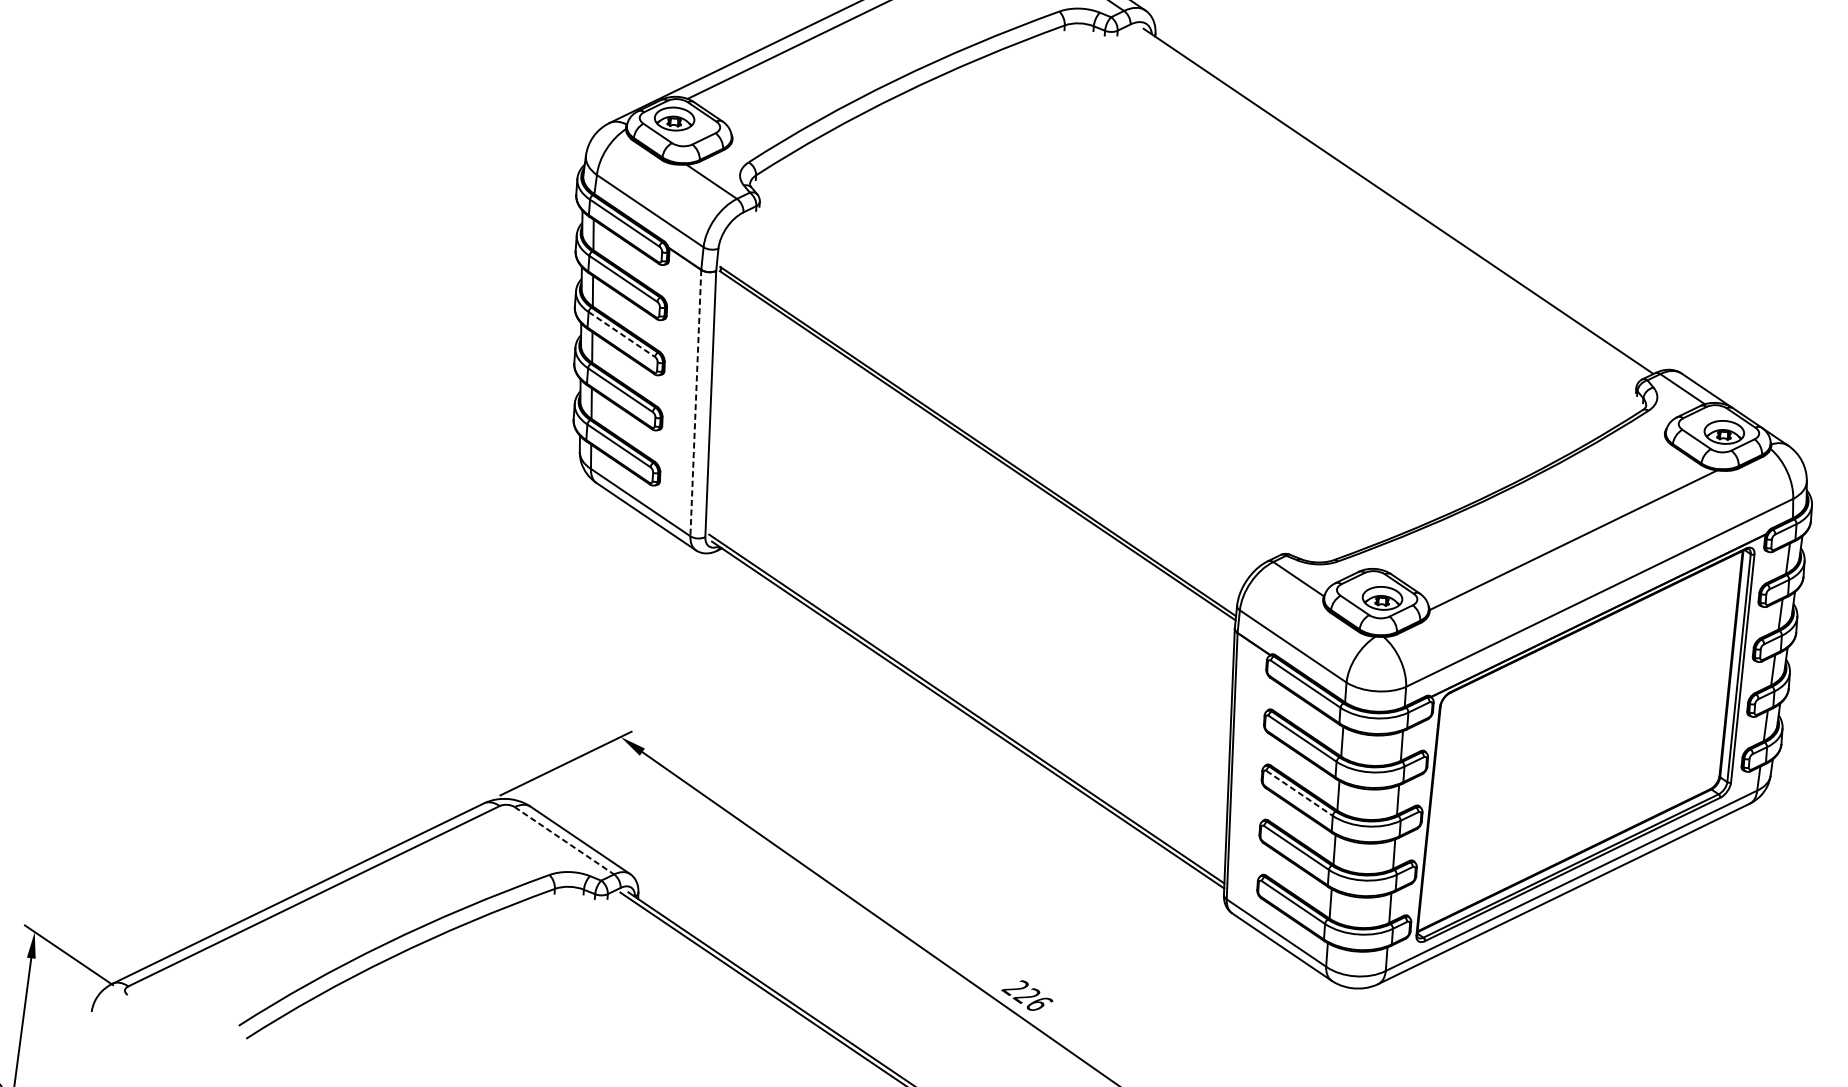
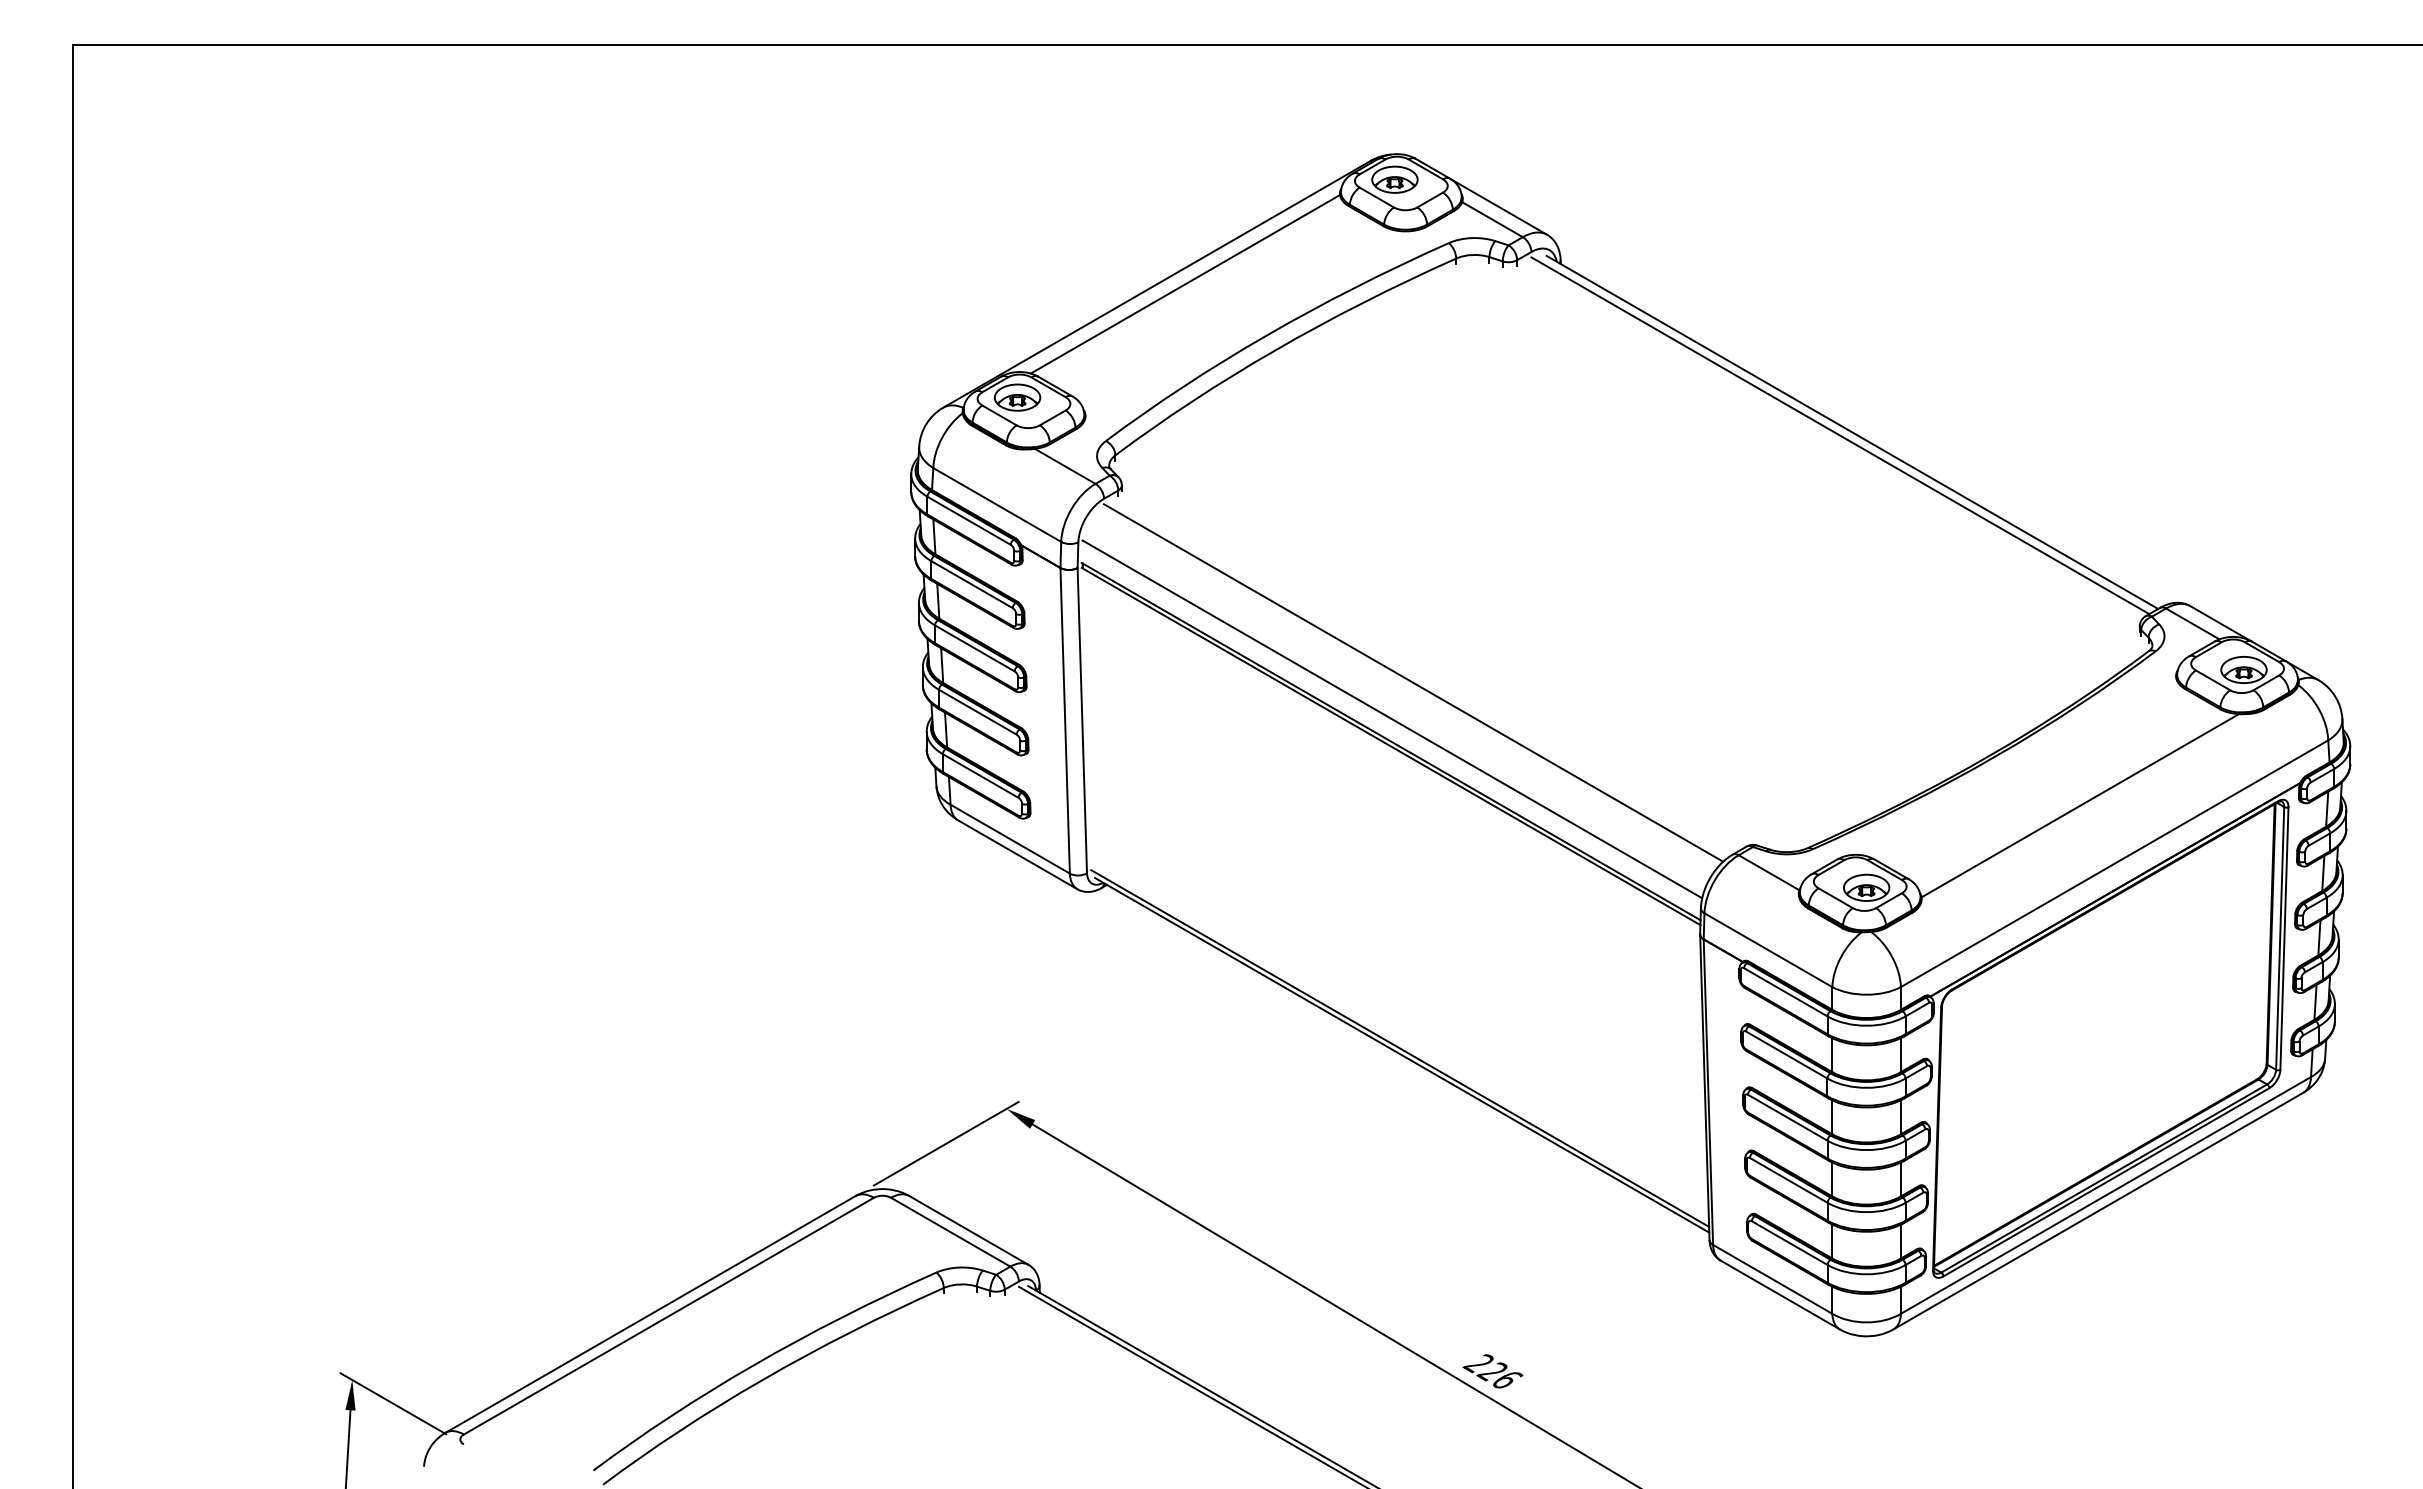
line: (1388, 203) -> (1840, 435), added
line: (621, 334) -> (974, 648), dashed -> solid
line: (1001, 391) -> (1413, 682), added
line: (696, 402) -> (1065, 720), dashed -> solid
line: (980, 422) -> (1392, 719), added
line: (1299, 793) -> (1787, 1117), dashed -> solid
line: (564, 841) -> (950, 1232), dashed -> solid

